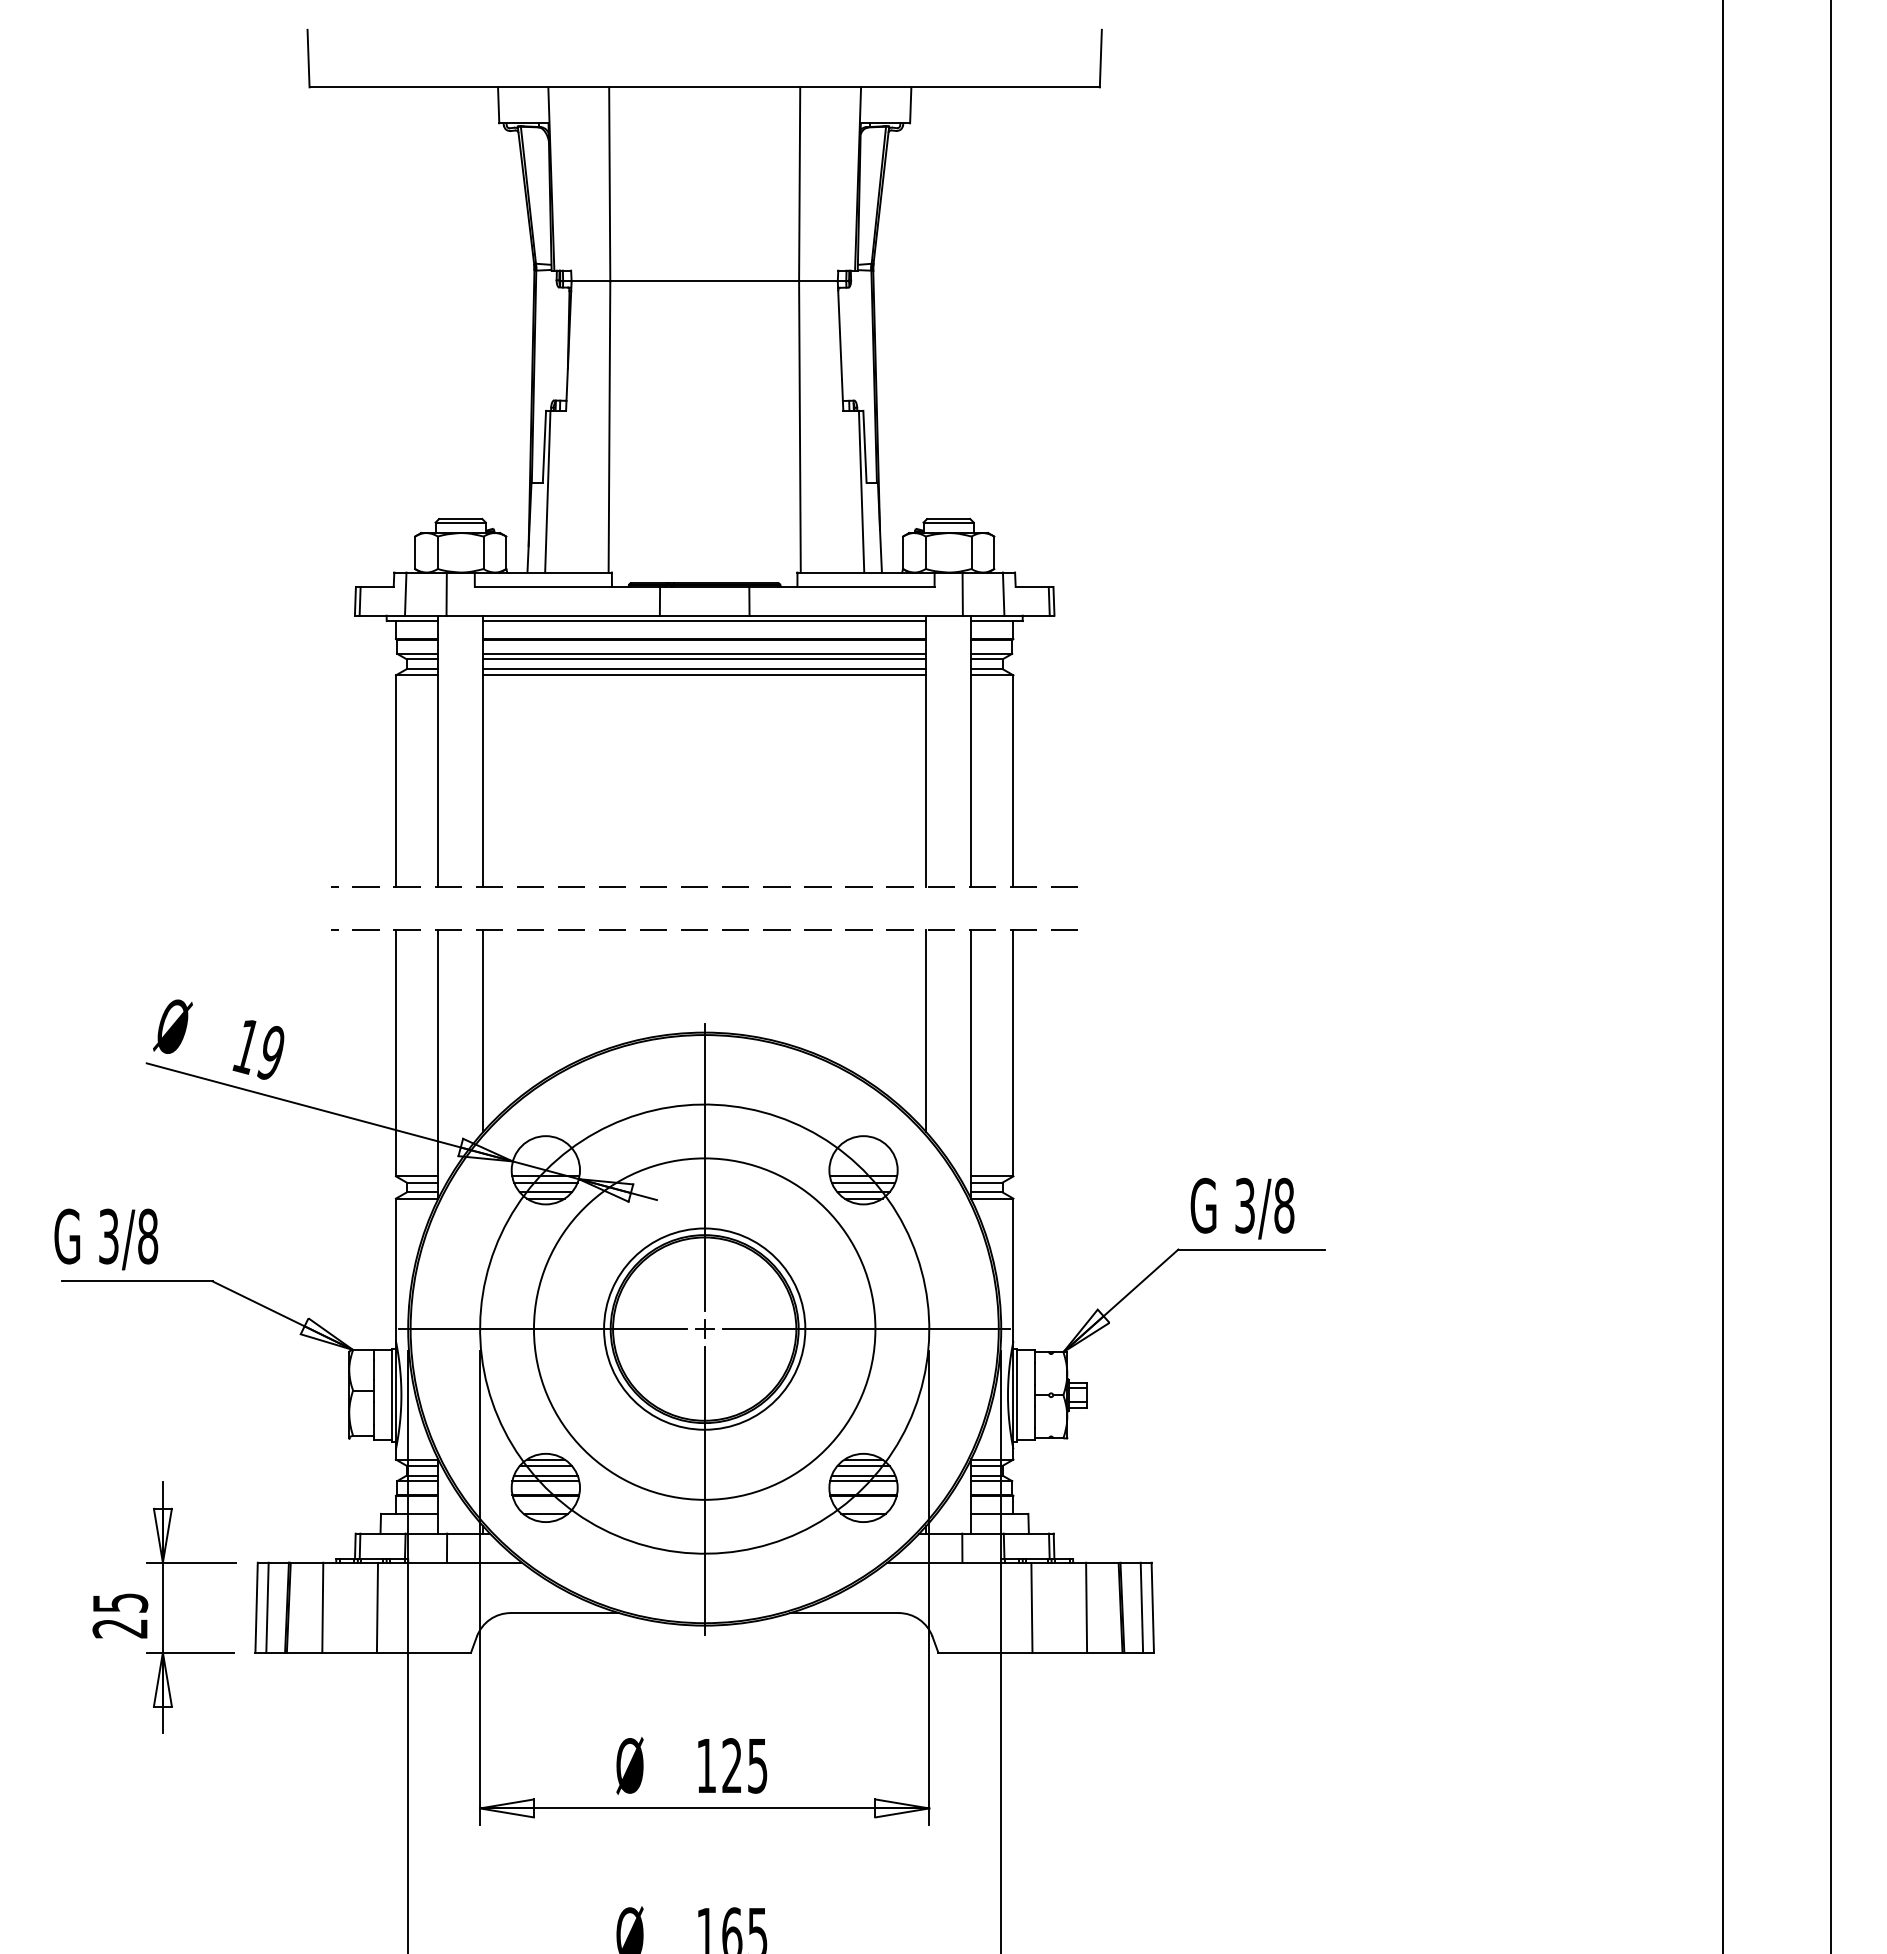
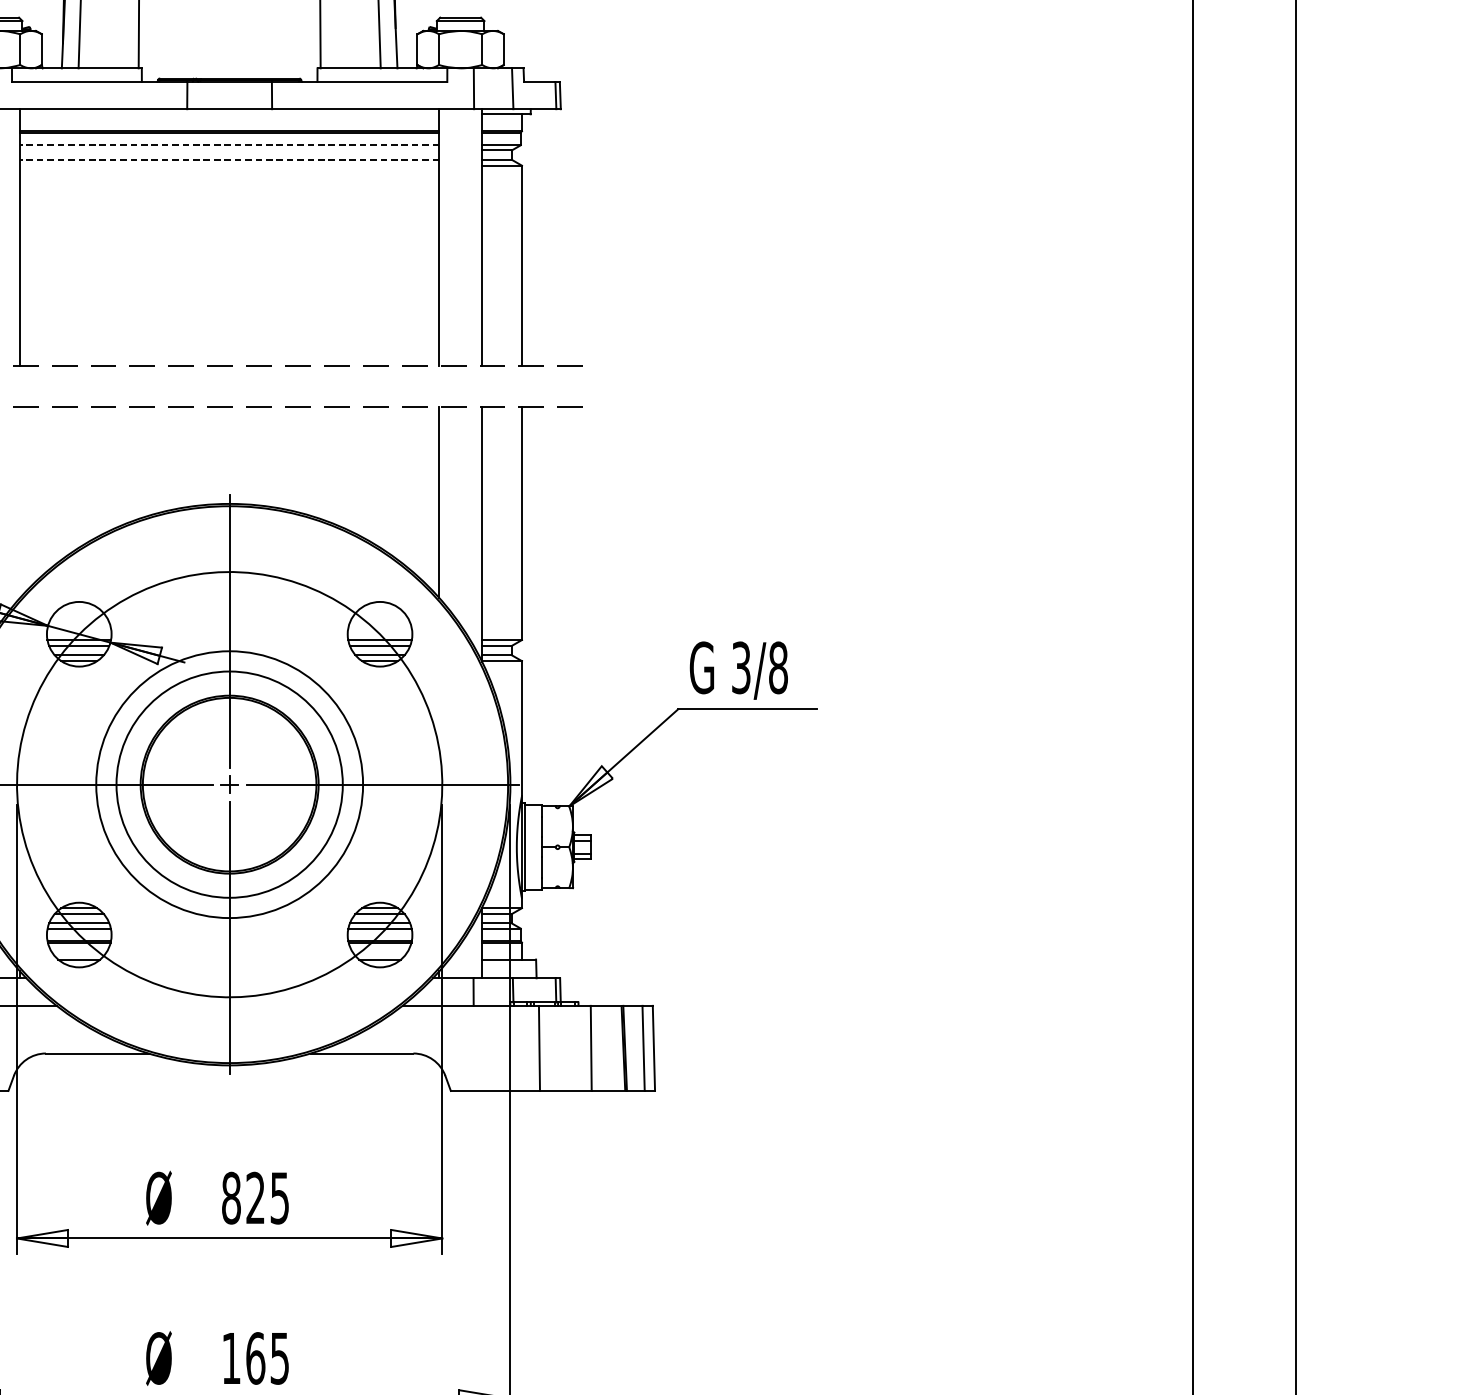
line: (704, 621) -> (229, 114), removed
line: (704, 653) -> (229, 144), solid -> dashed
line: (704, 659) -> (229, 150), removed
line: (704, 669) -> (229, 160), solid -> dashed
line: (704, 675) -> (229, 165), removed
line: (483, 1030) -> (20, 501), removed
circle: (704, 1328) -> (229, 784), size x0.7
circle: (704, 1328) -> (229, 784), size x1.4
text: (706, 1765) -> (231, 1197), 125 -> 825

